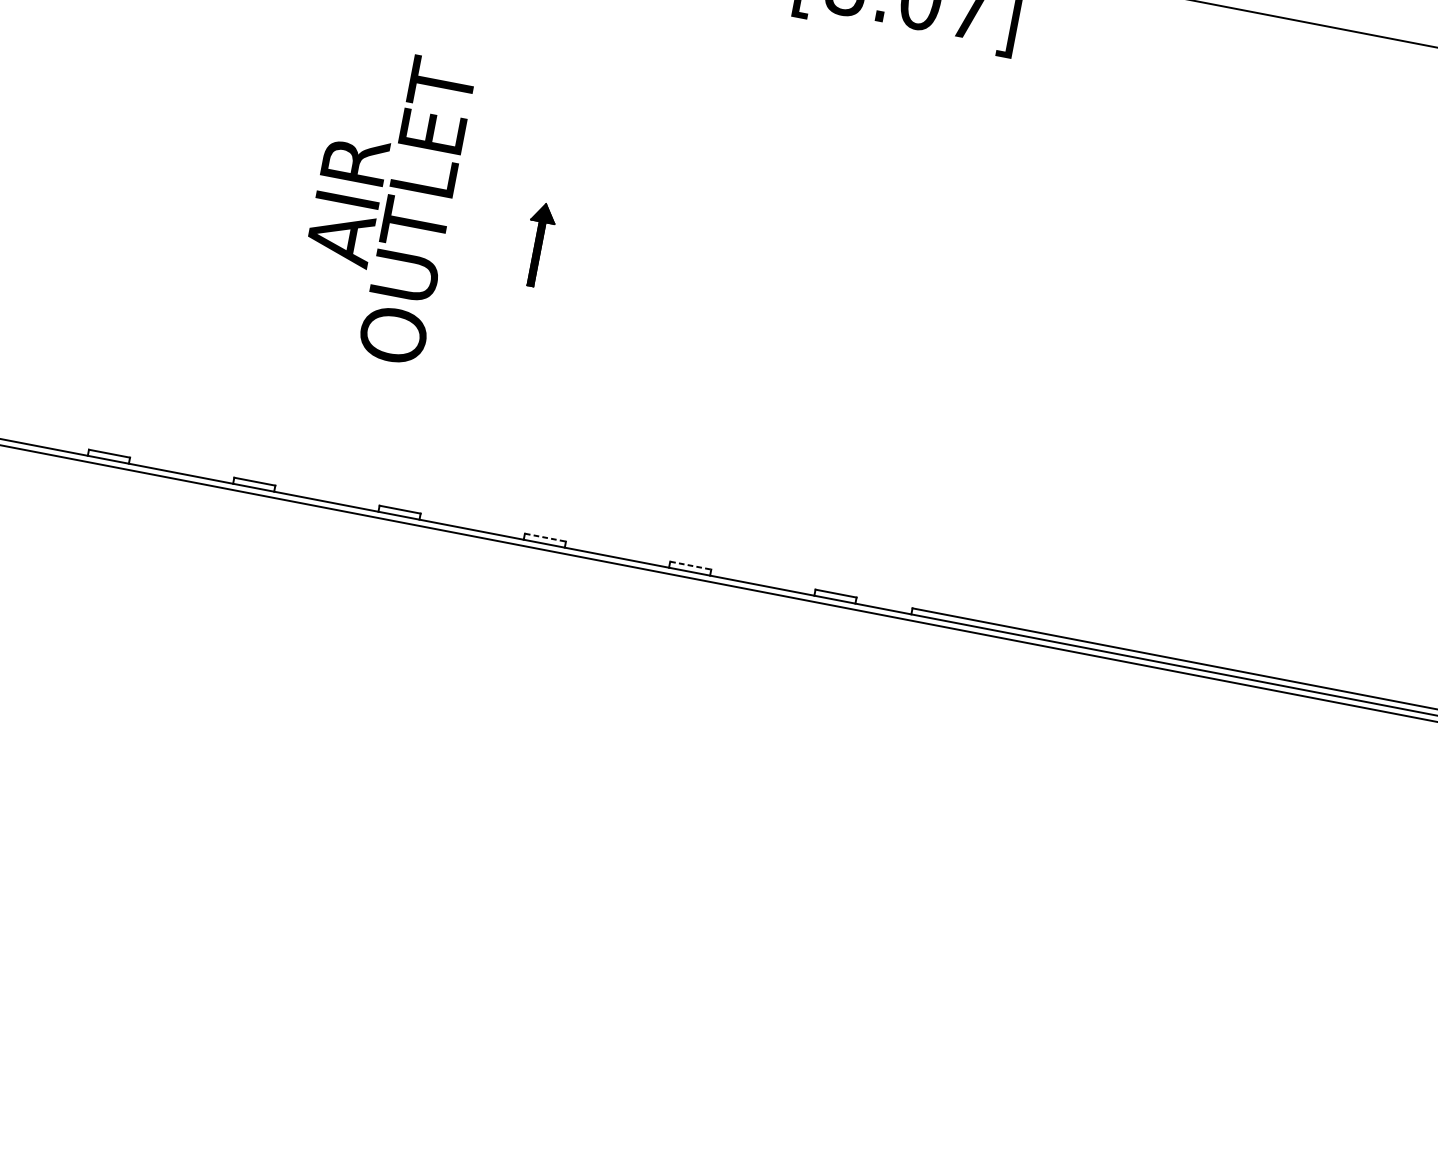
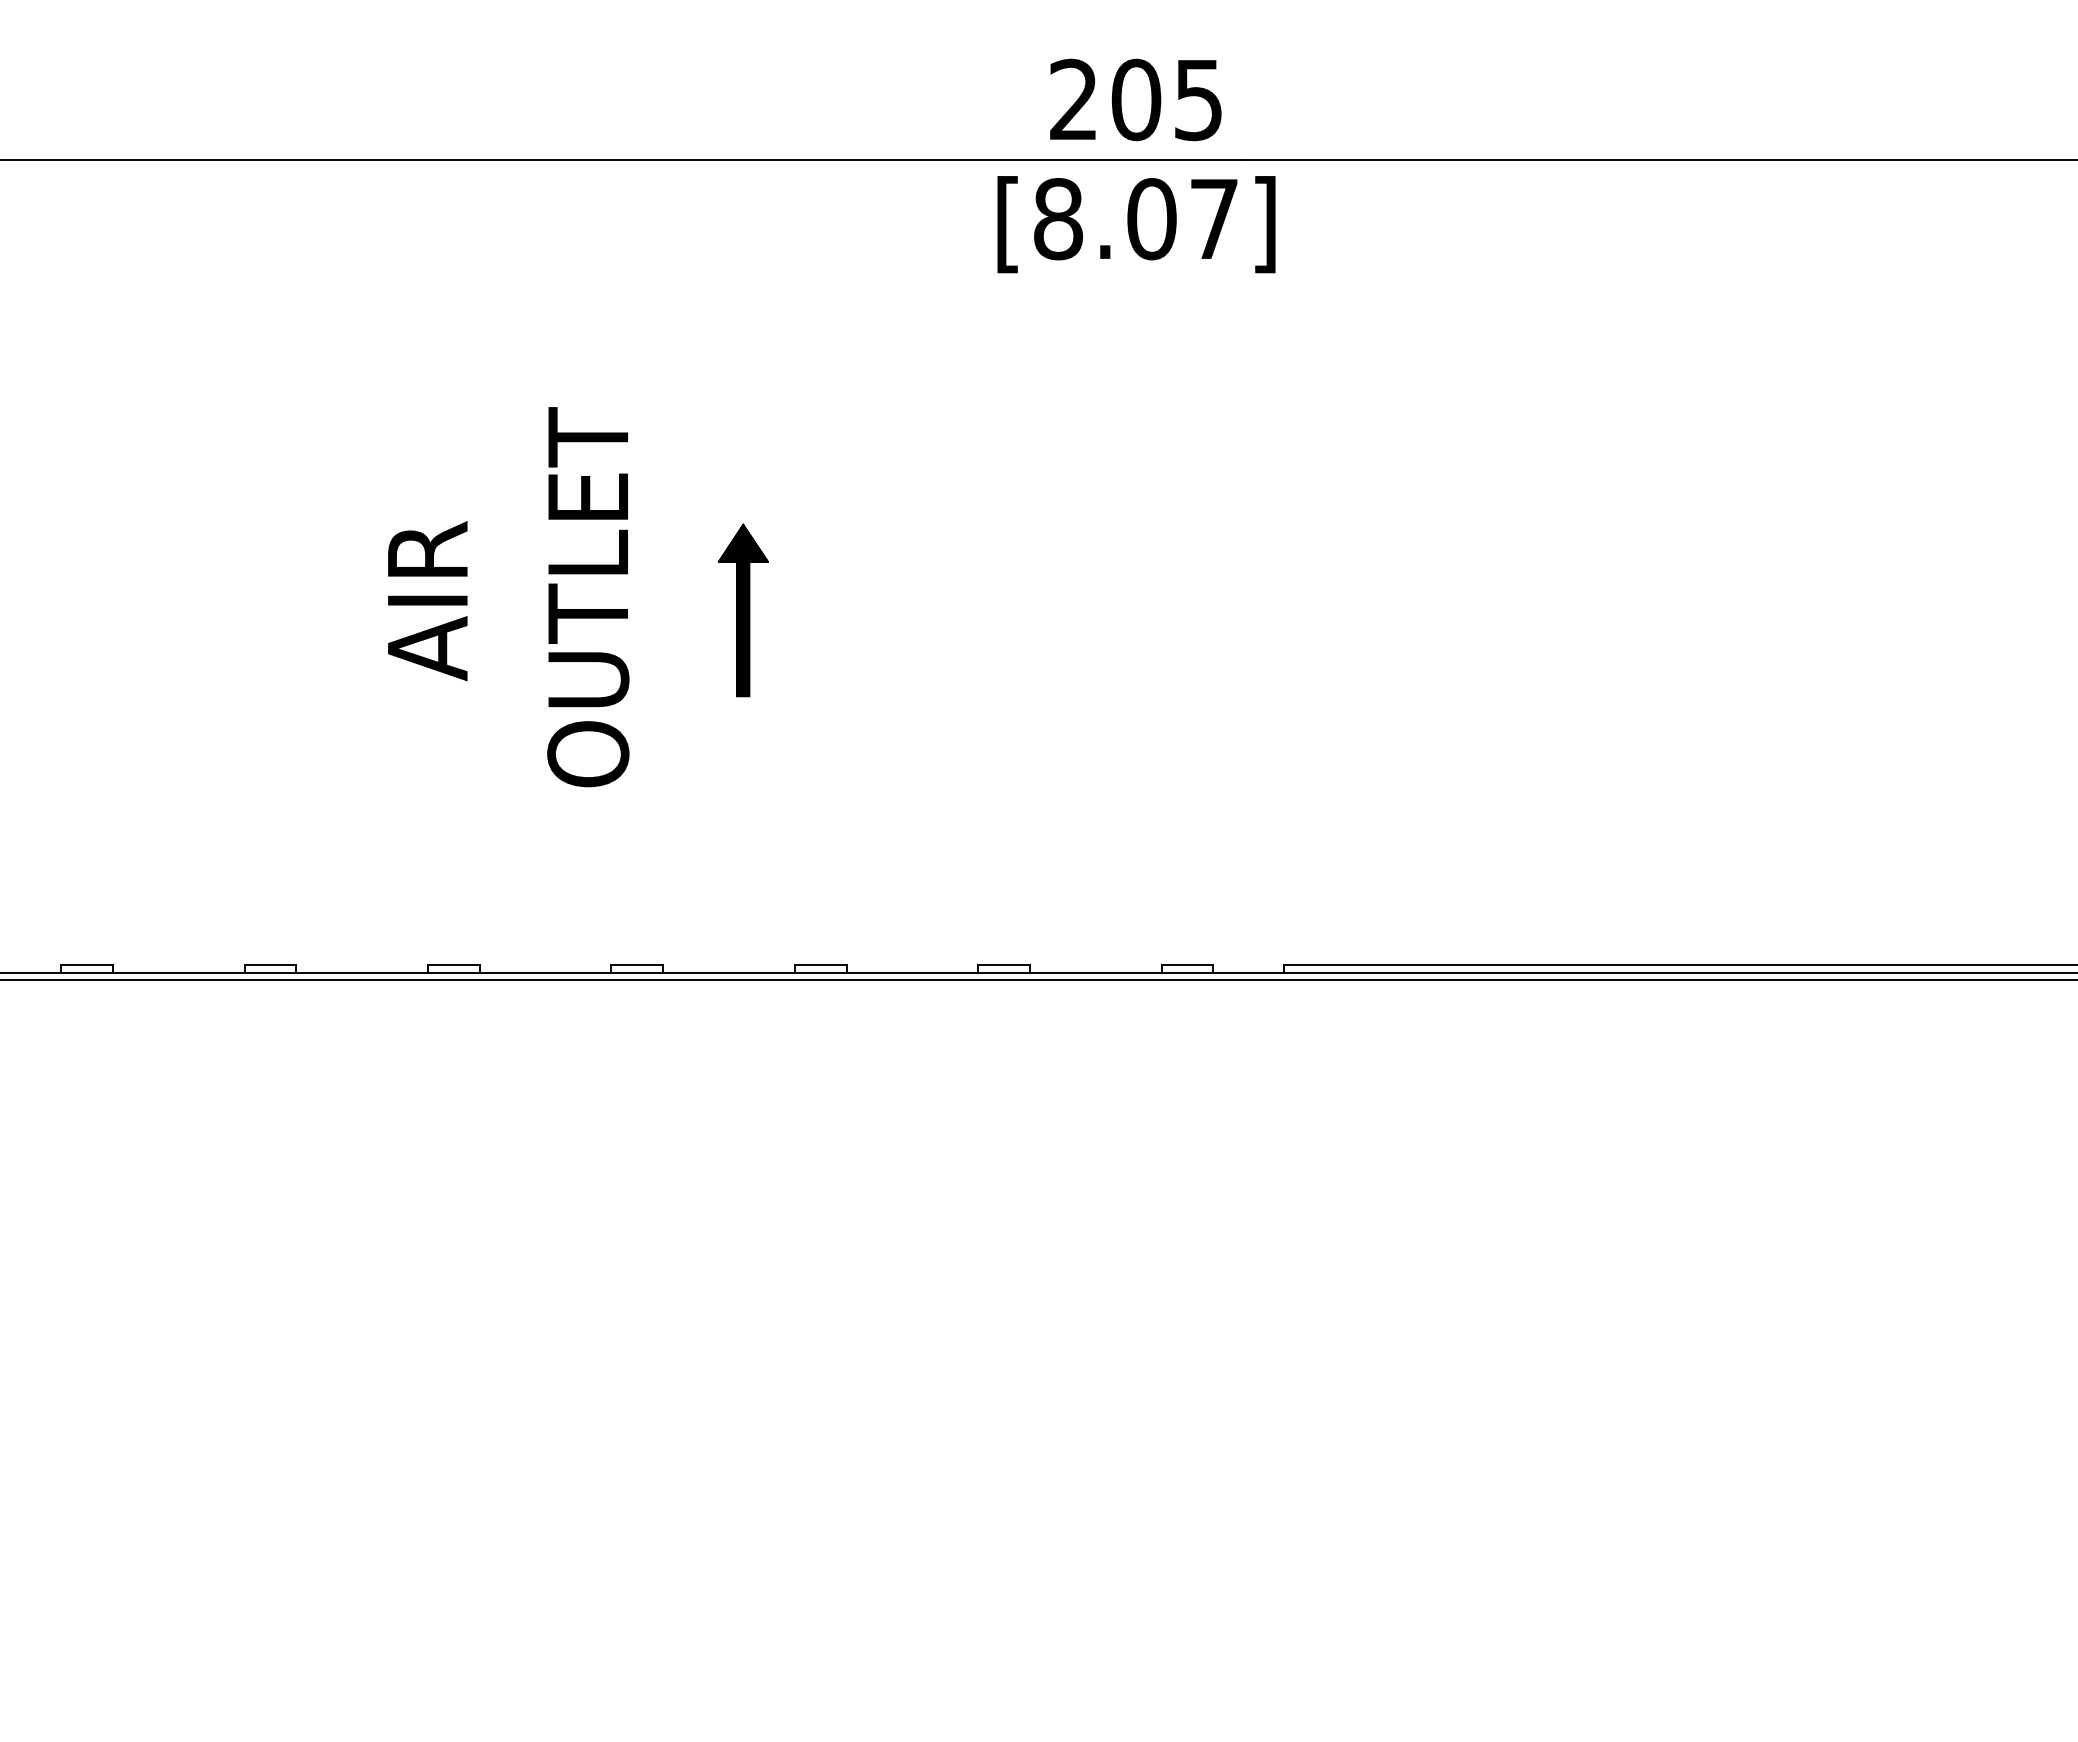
text: (347, 200) -> (427, 601), moved
part: (538, 245) -> (743, 610), size x1.67
line: (545, 537) -> (820, 964), dashed -> solid
line: (691, 565) -> (1004, 964), dashed -> solid

